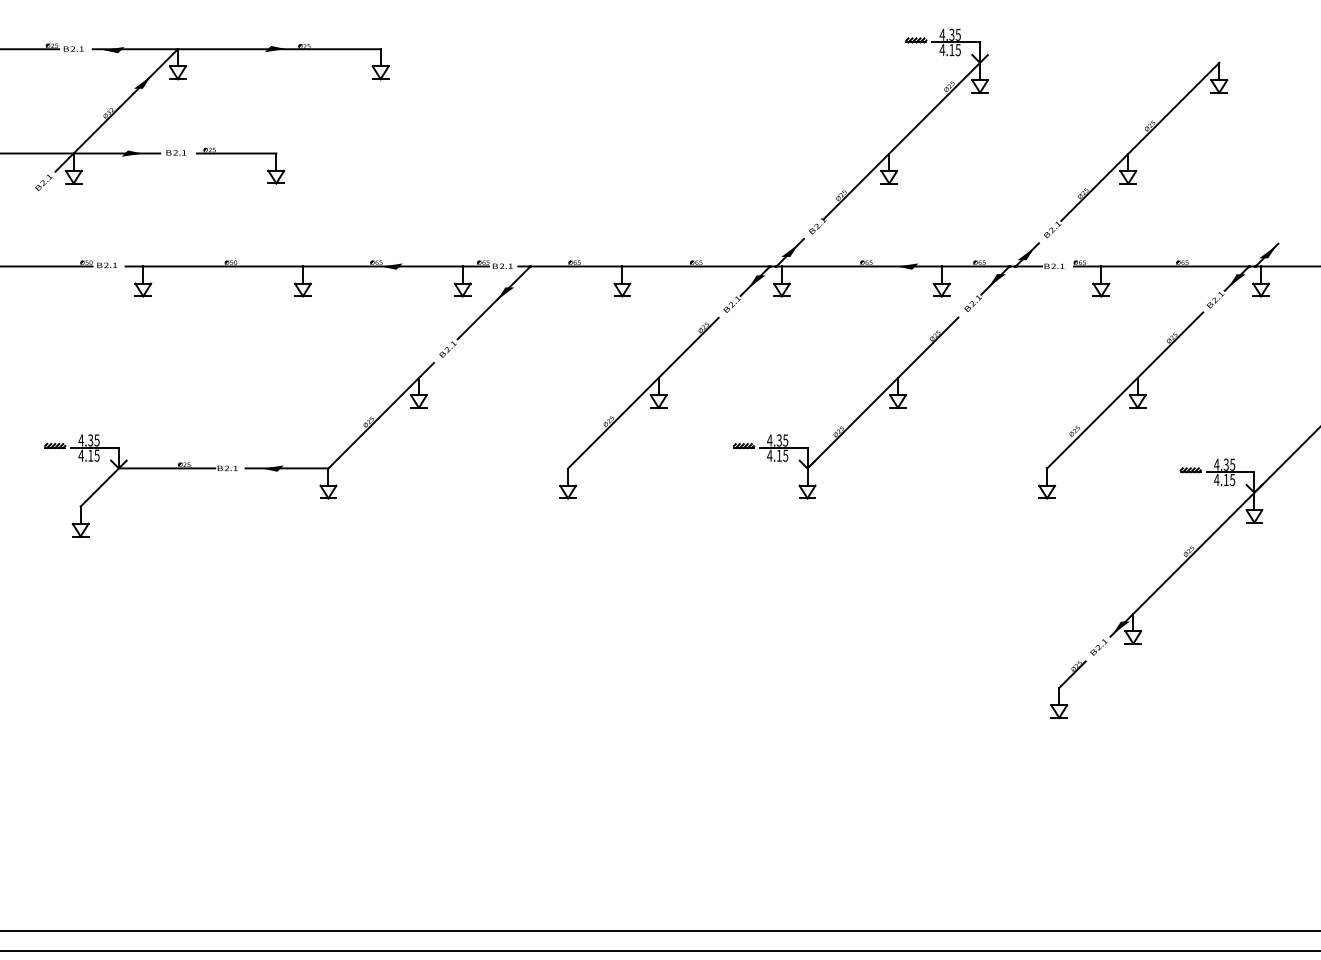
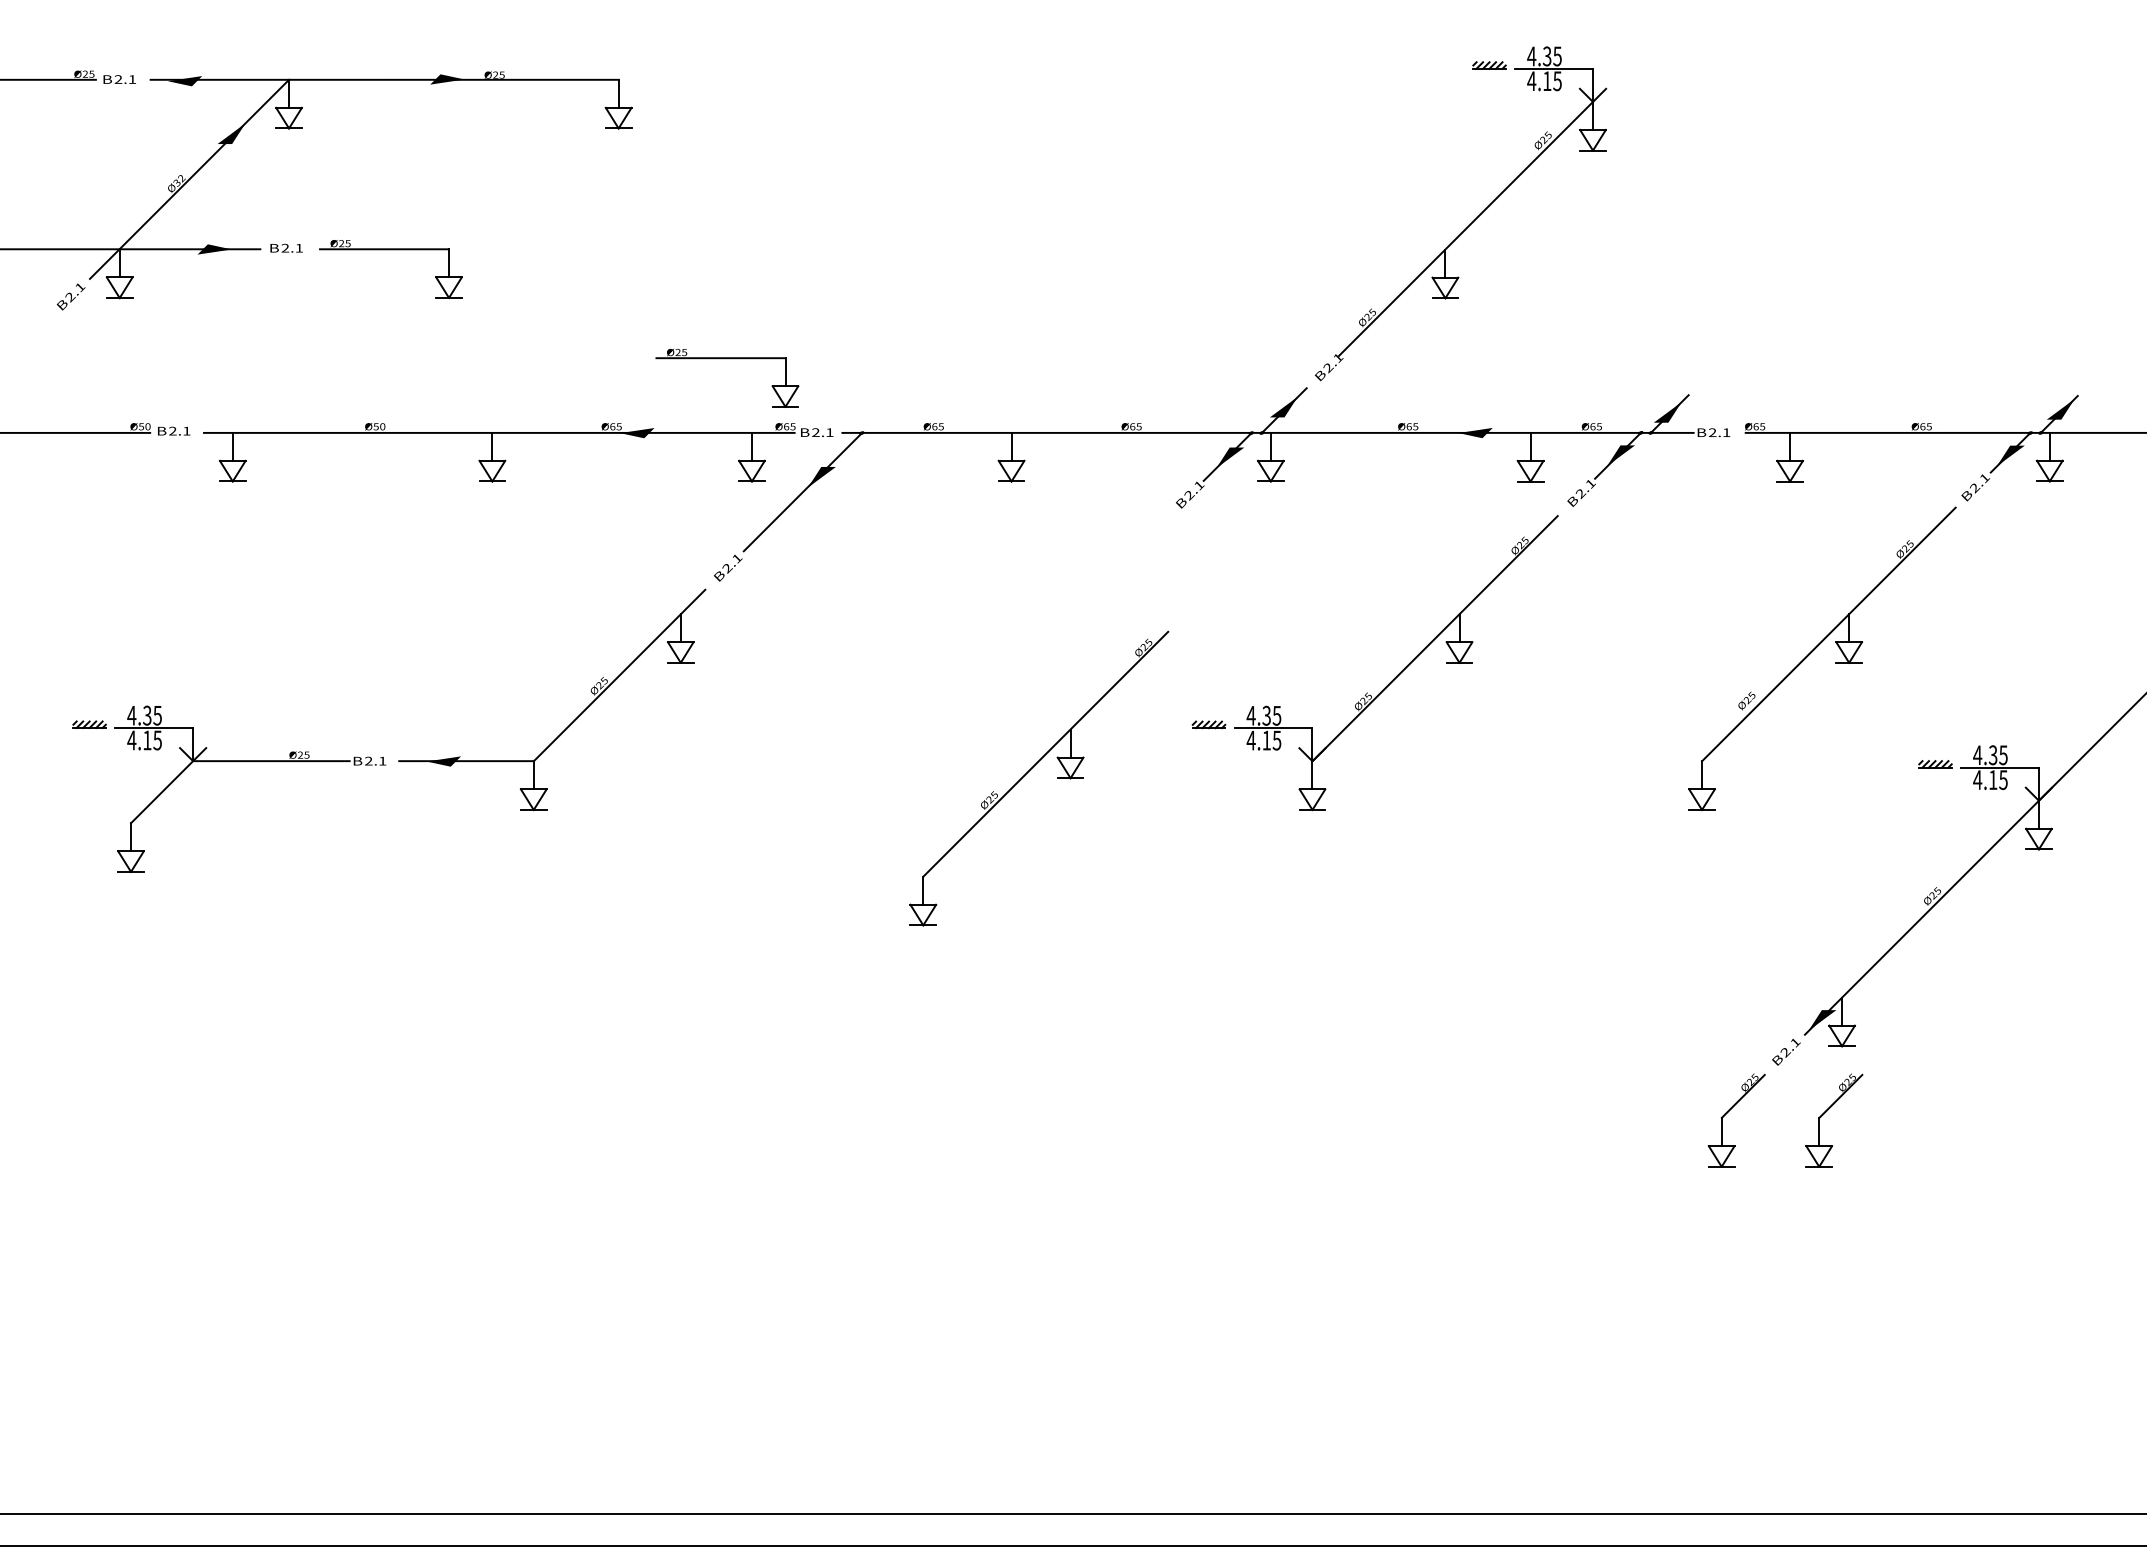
part: (1135, 149) -> (1845, 242), removed
part: (447, 221) -> (727, 359), added
part: (635, 402) -> (1032, 769), moved
part: (1124, 684) -> (1827, 1112), added

